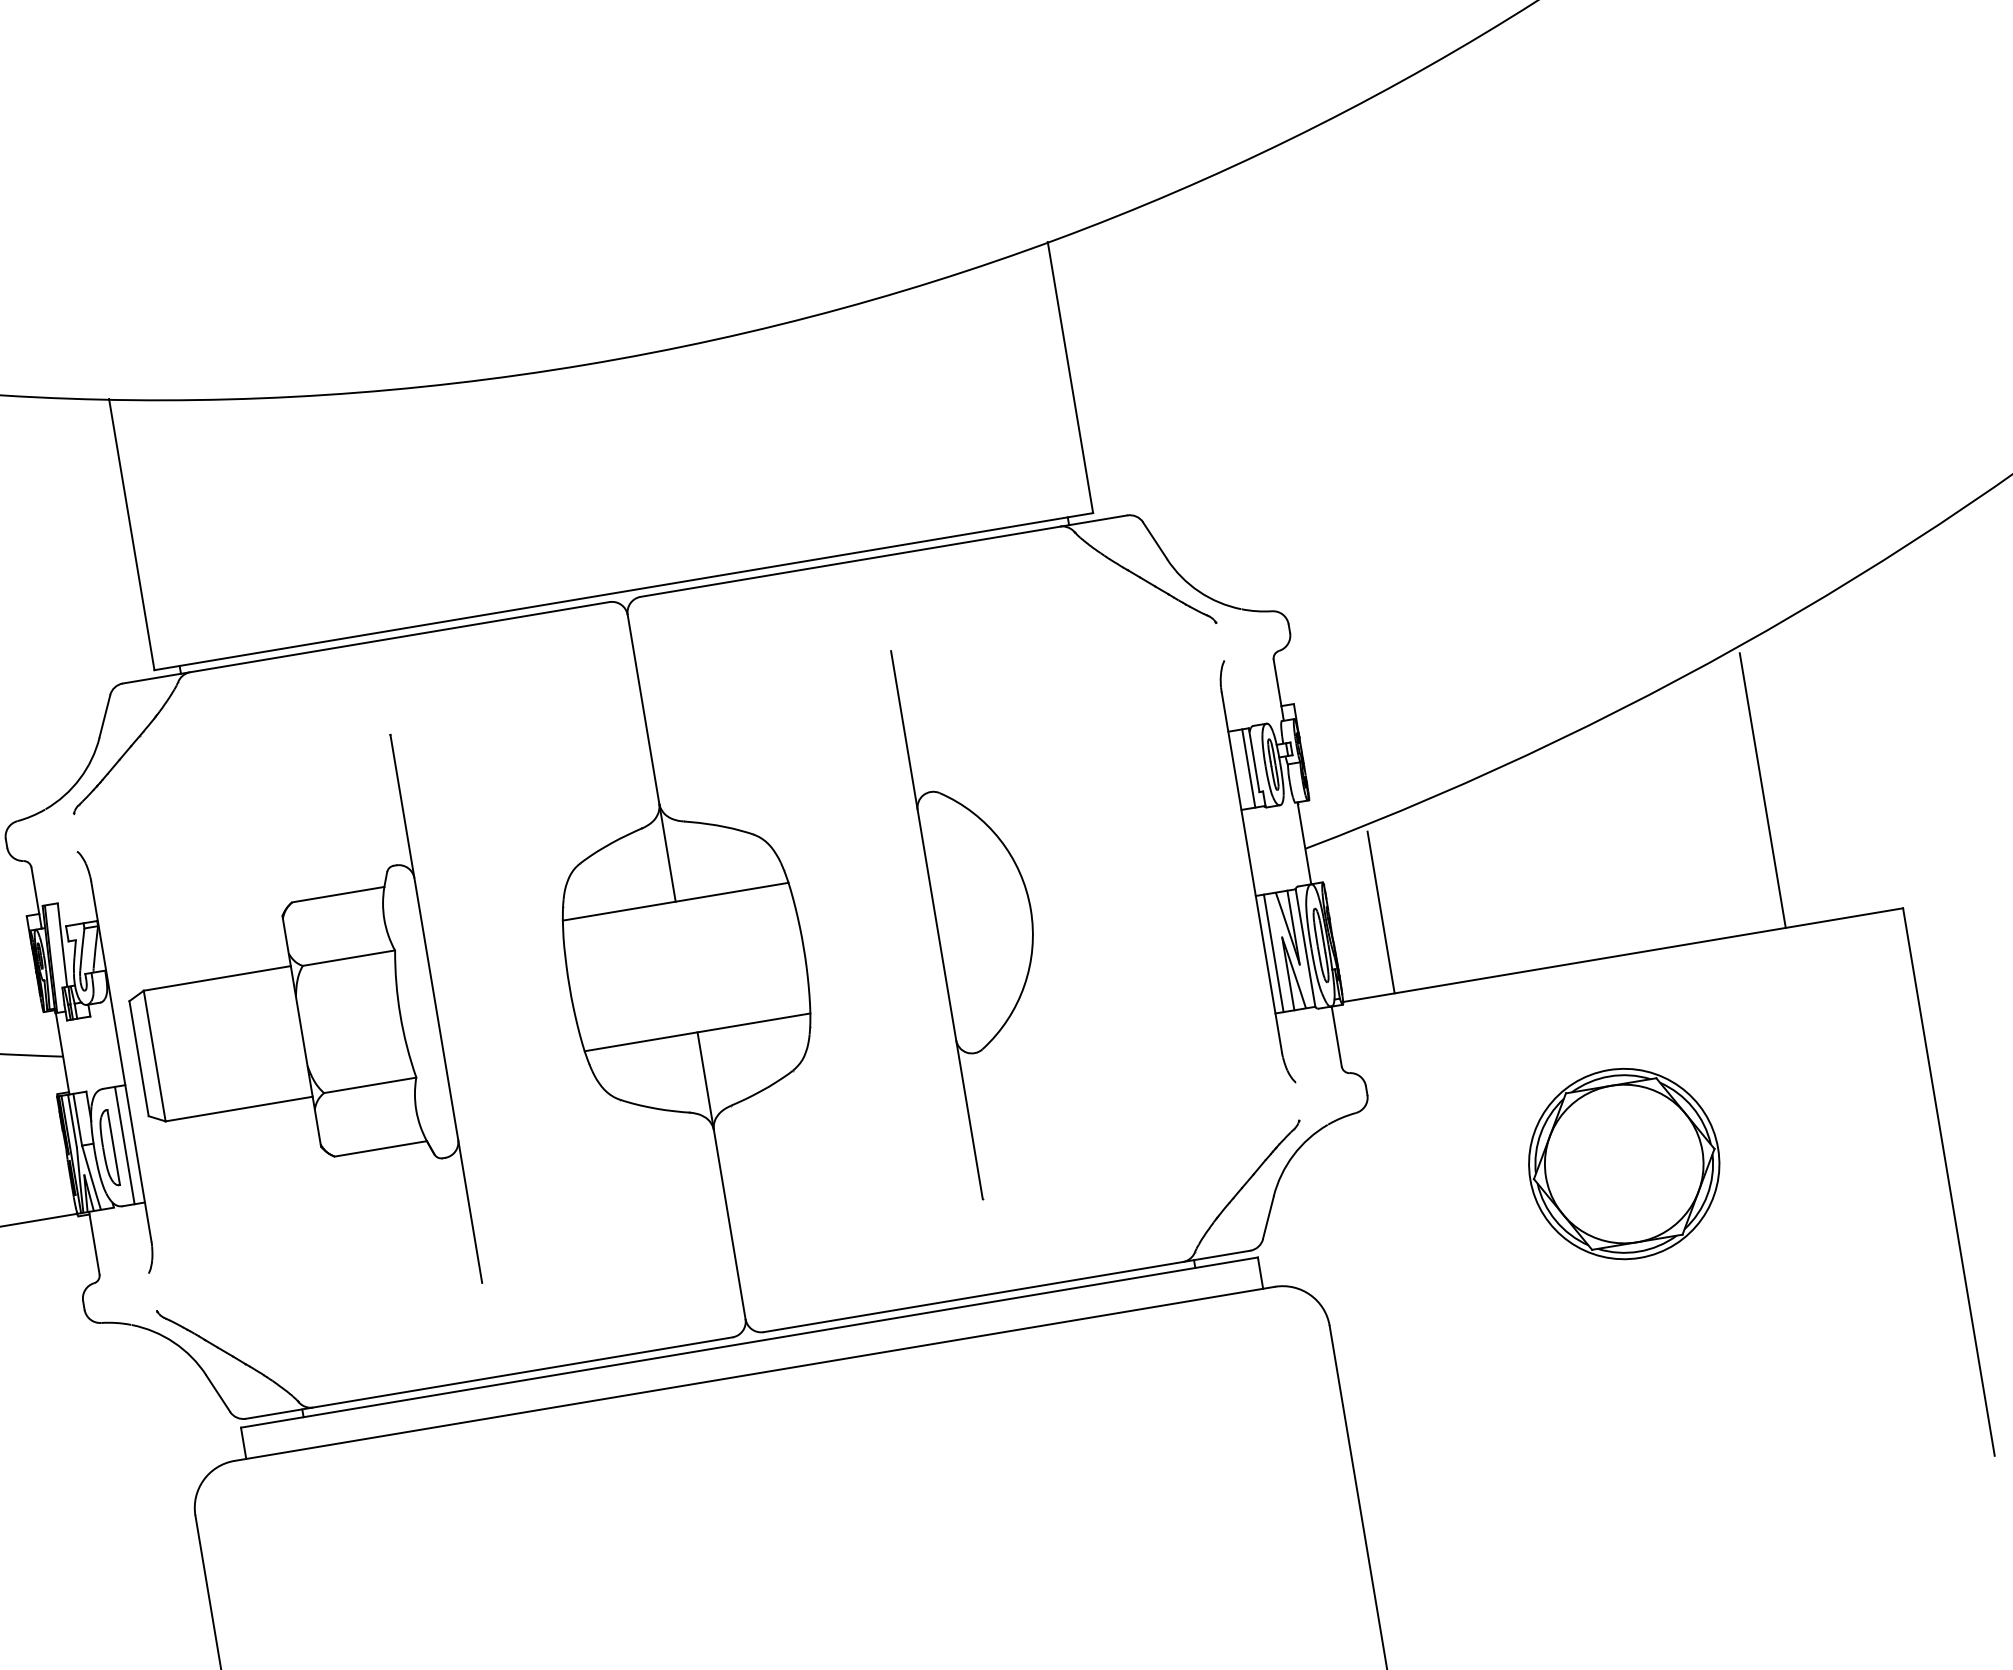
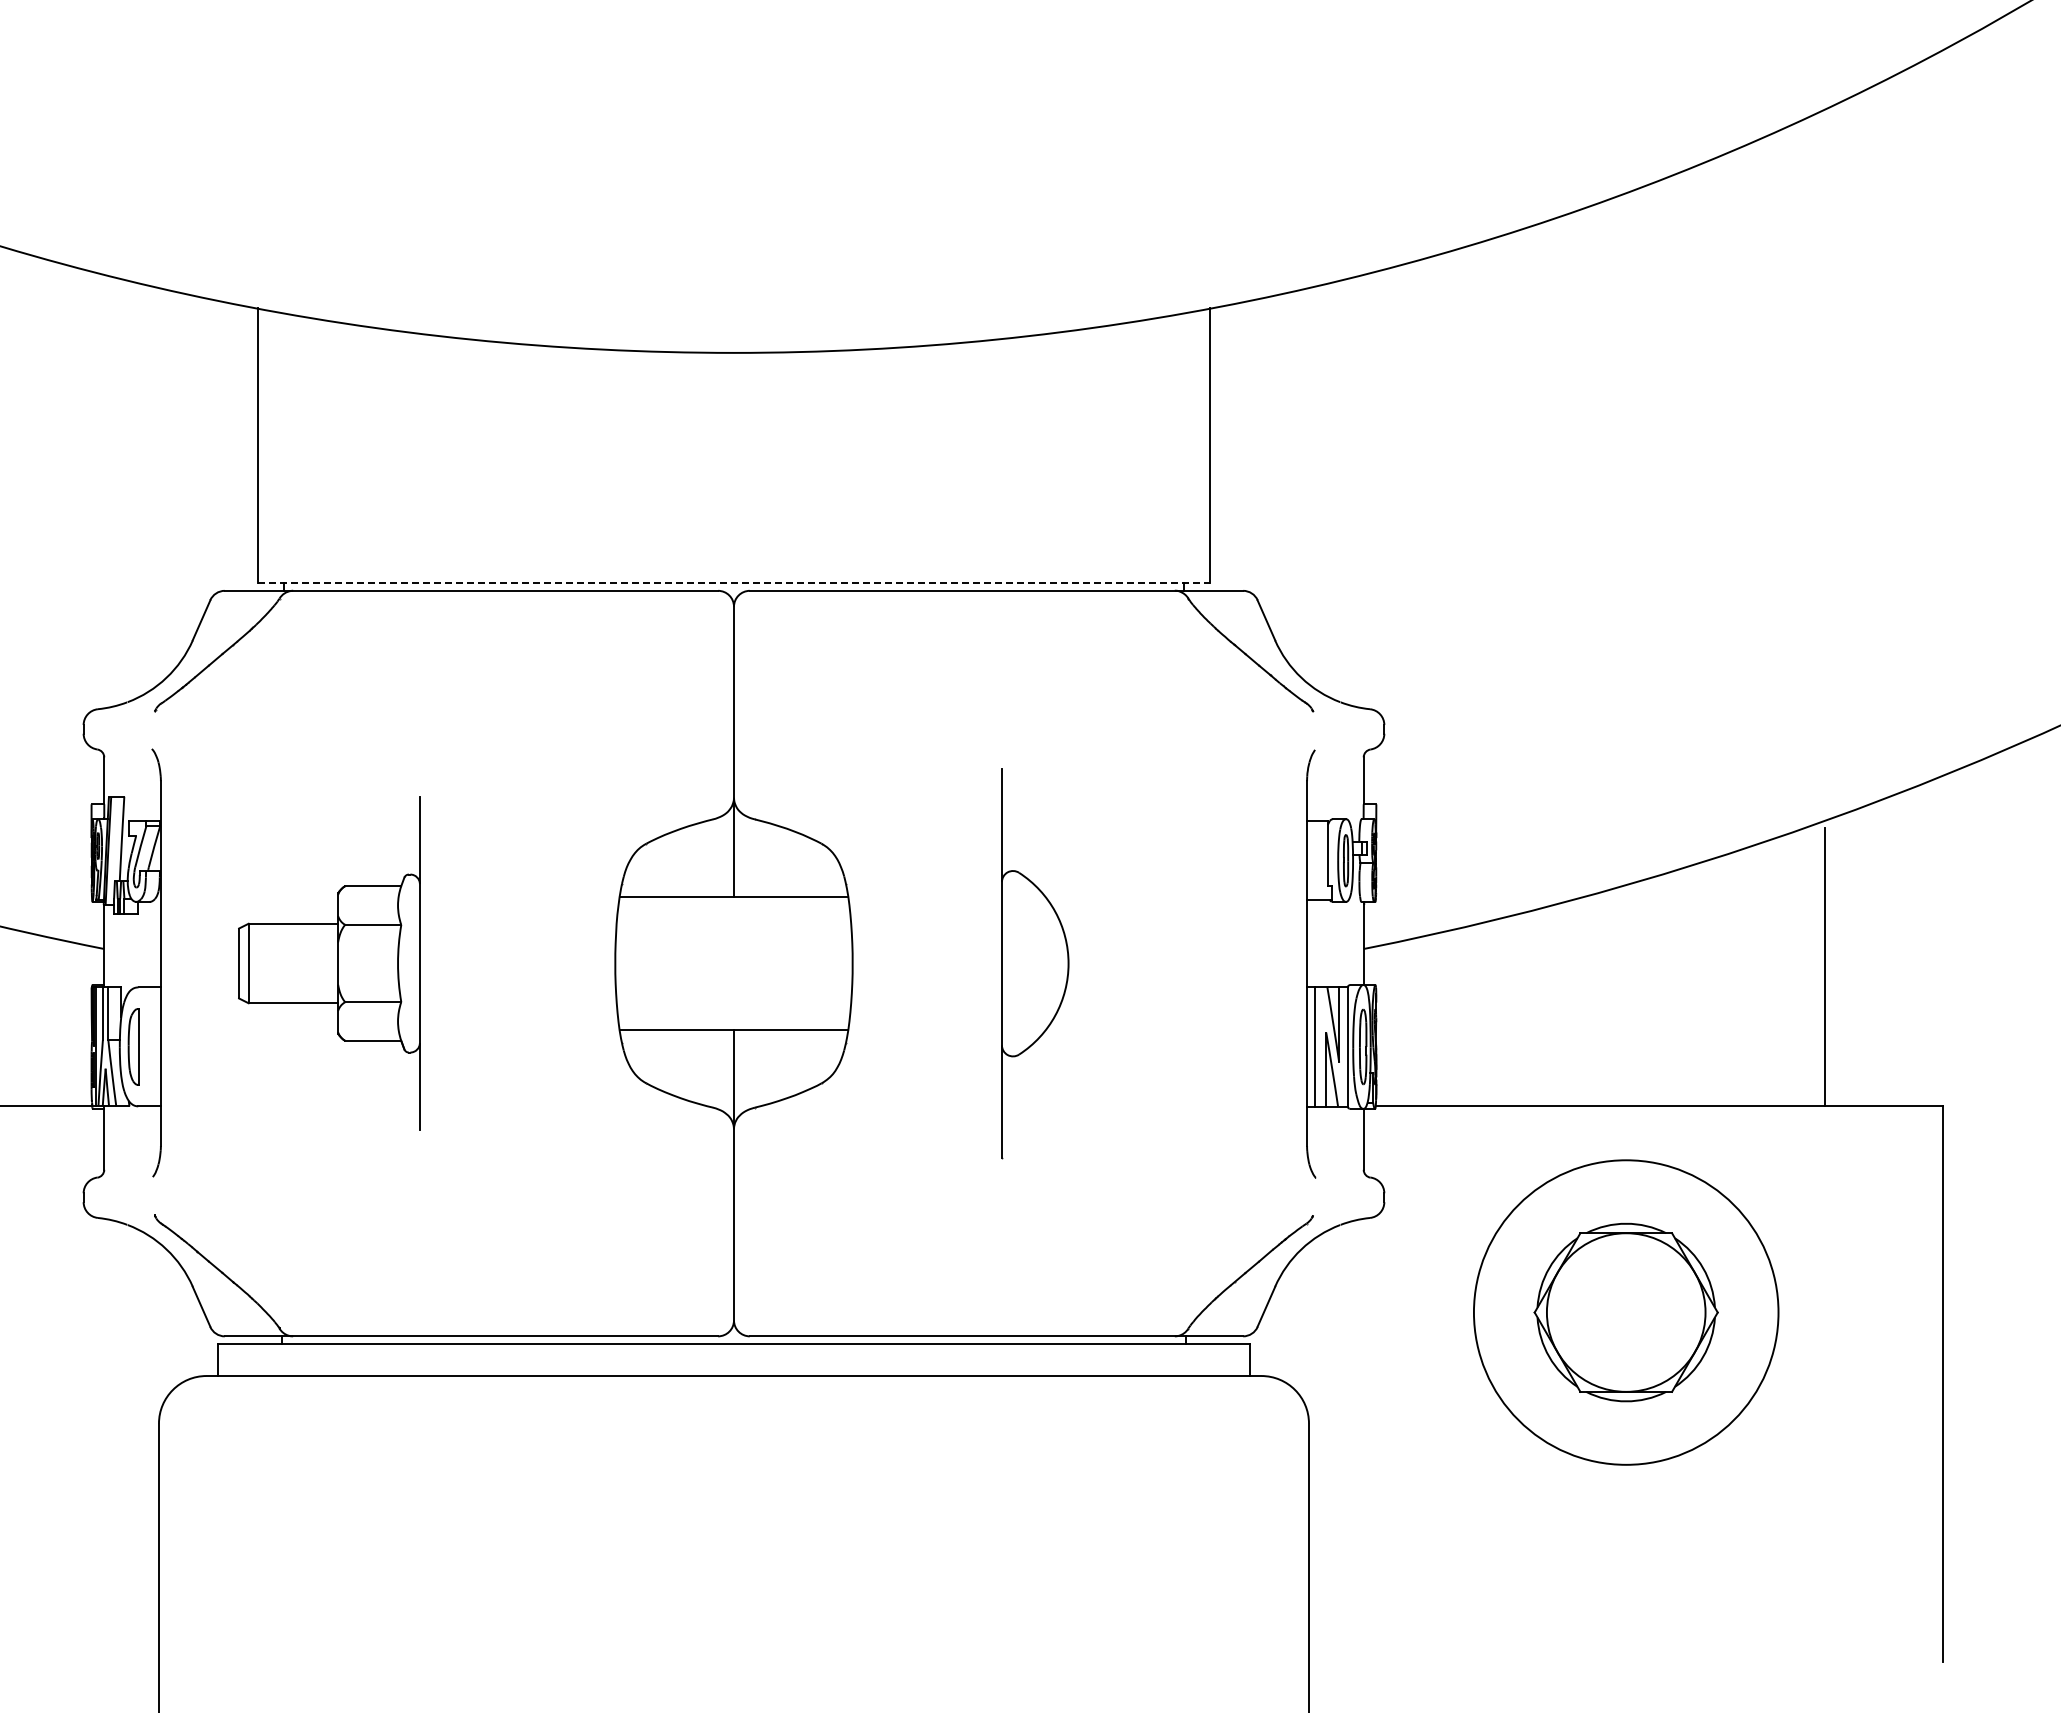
line: (623, 591) -> (733, 582), solid -> dashed
line: (1249, 768) -> (1321, 860), removed
line: (1380, 912) -> (1427, 1024), removed
part: (983, 917) -> (1034, 963), size x0.7
part: (287, 1033) -> (329, 963), size x0.6
line: (124, 1145) -> (150, 1046), removed
circle: (1624, 1163) -> (1626, 1312), size x1.6

